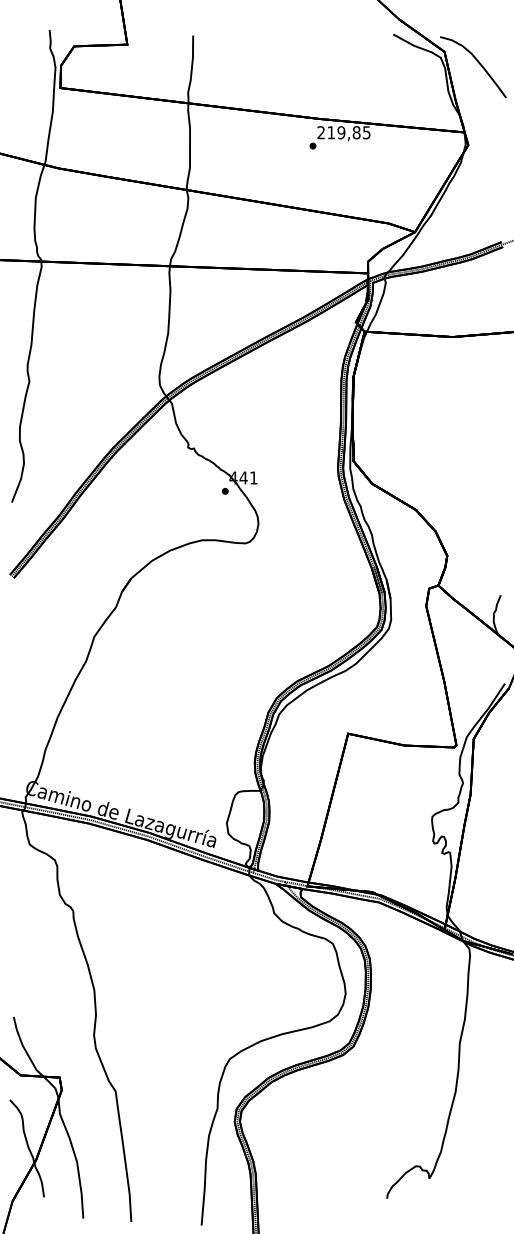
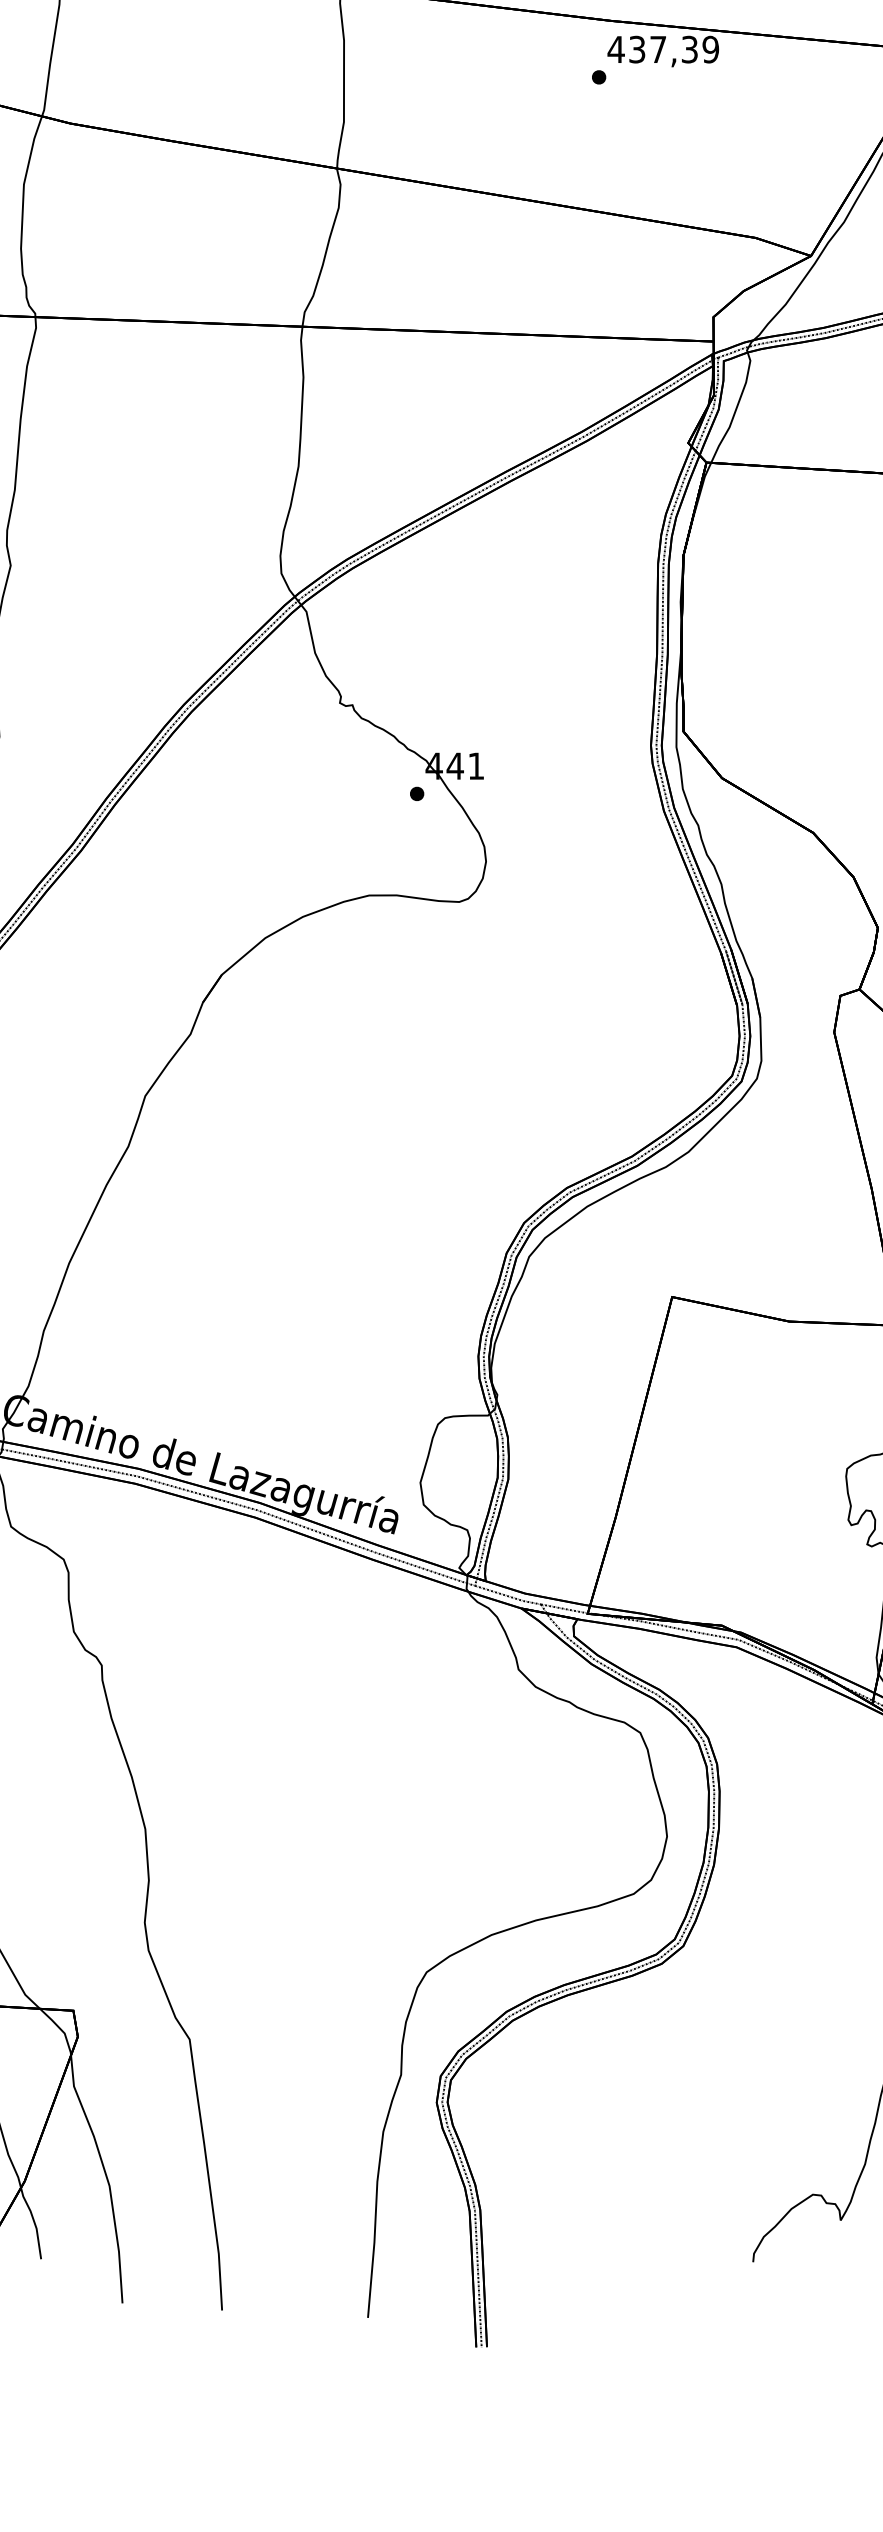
text: (343, 132) -> (662, 49), 219,85 -> 437,39

